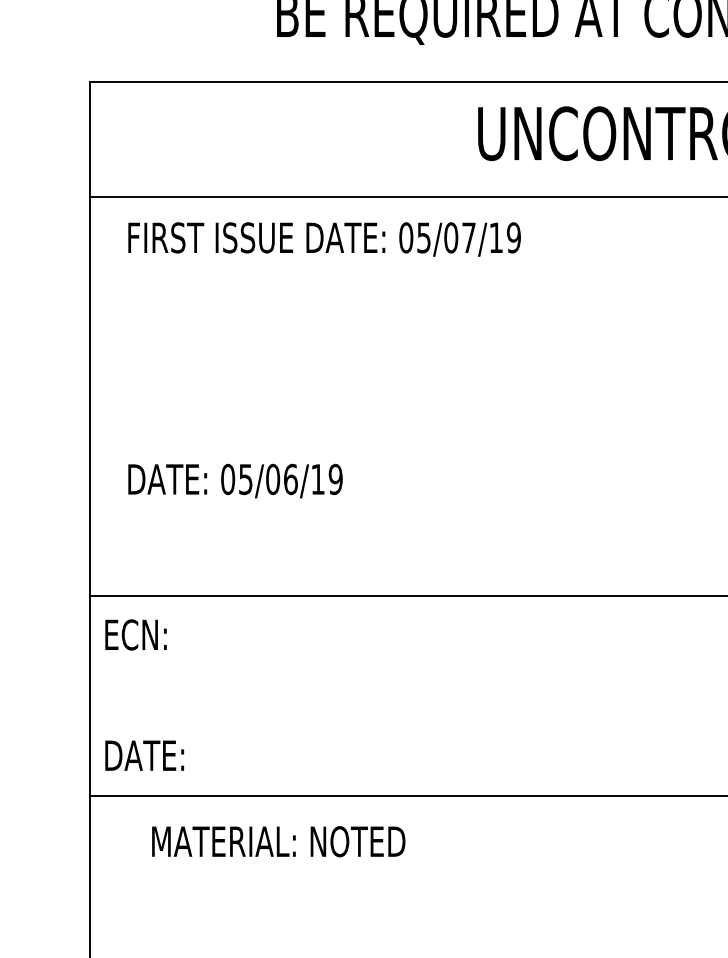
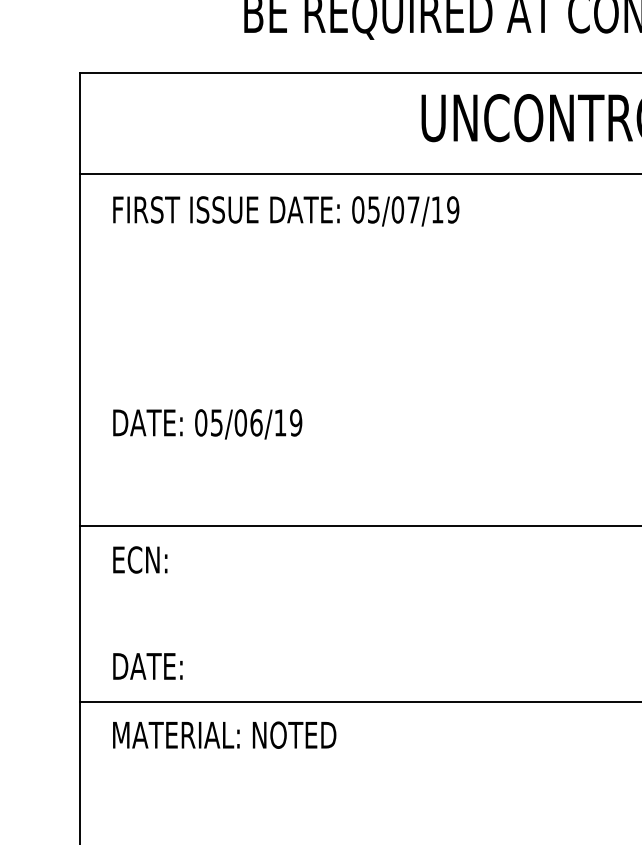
text: (144, 694) -> (147, 612), moved
text: (278, 841) -> (224, 735), moved

